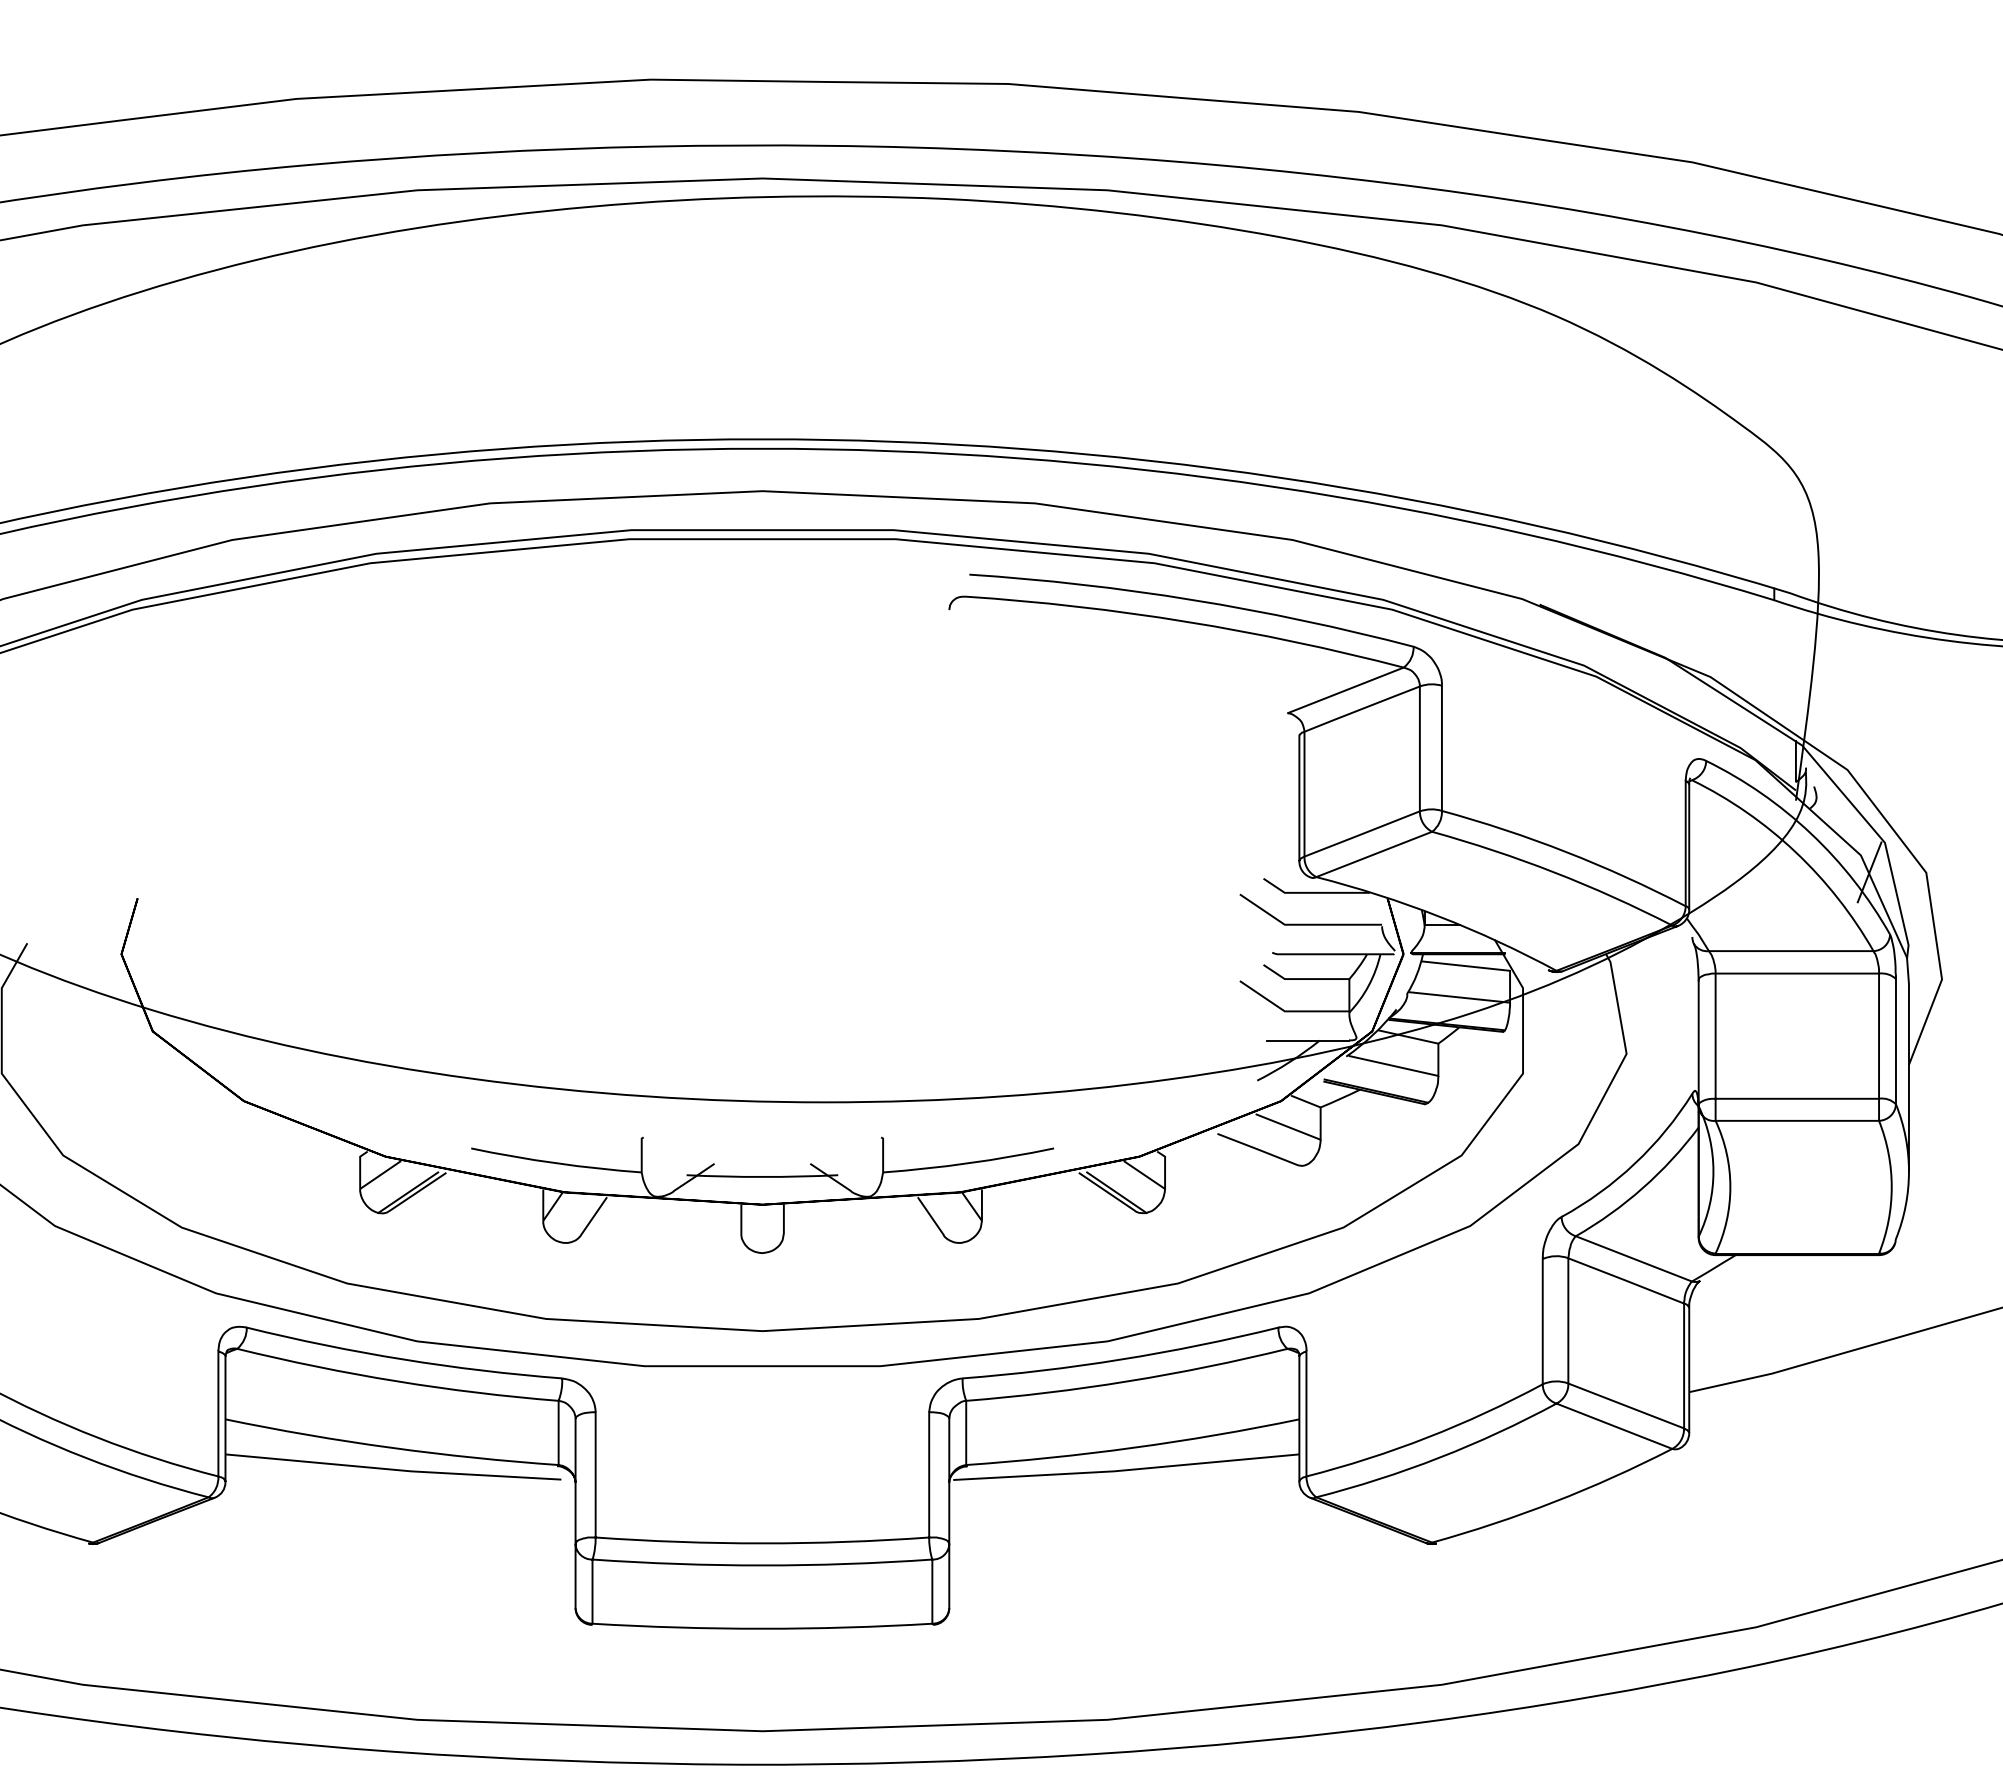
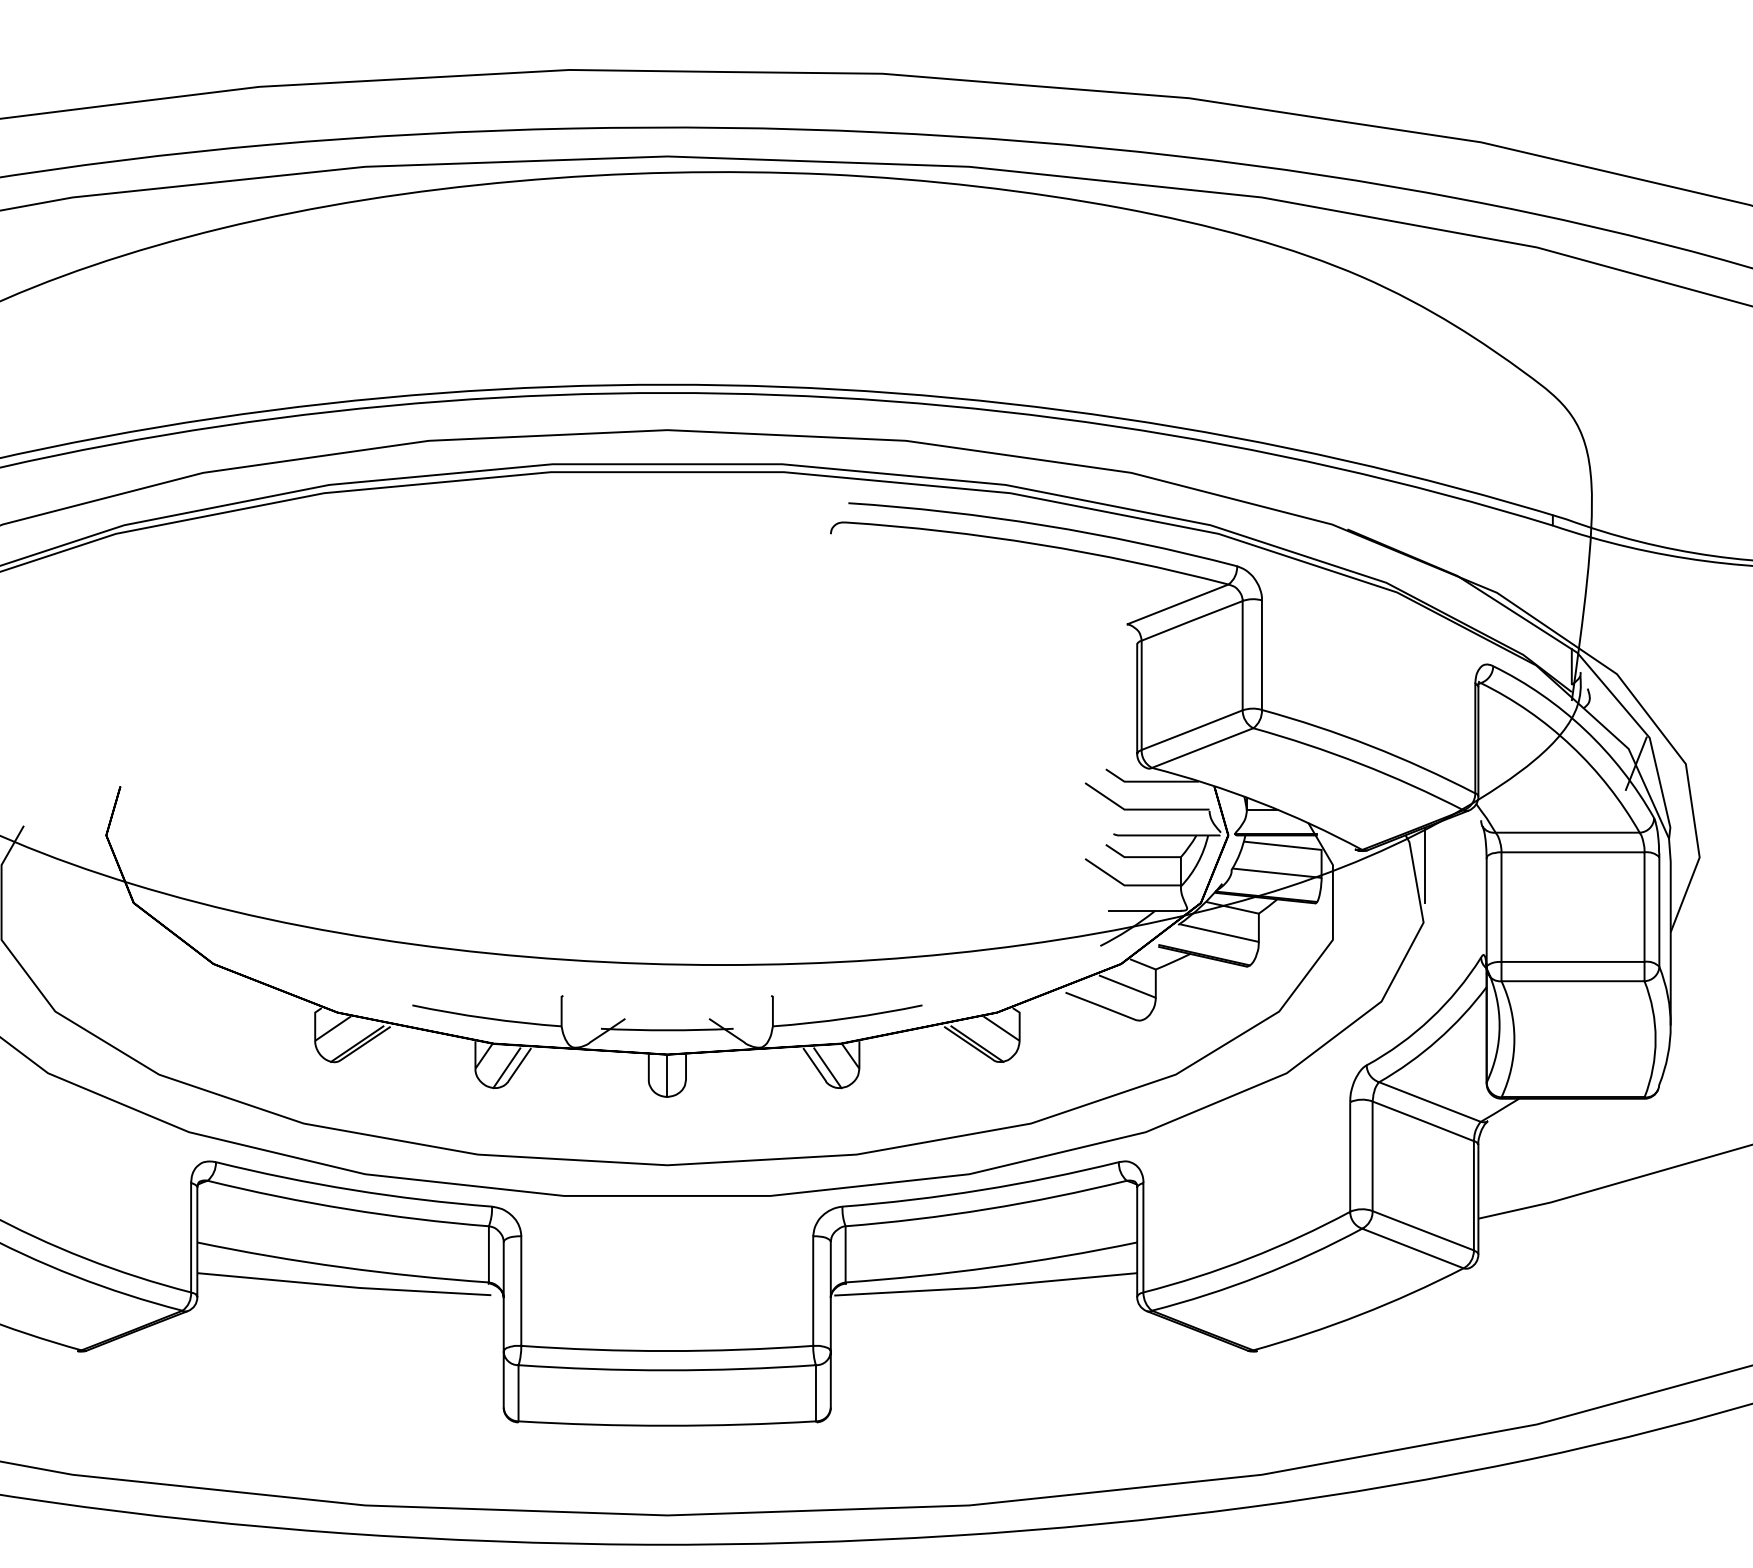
line: (1628, 988) -> (1425, 865), added
line: (578, 1219) -> (506, 1067), added
line: (945, 1219) -> (827, 1067), added
line: (762, 1229) -> (667, 1076), added

